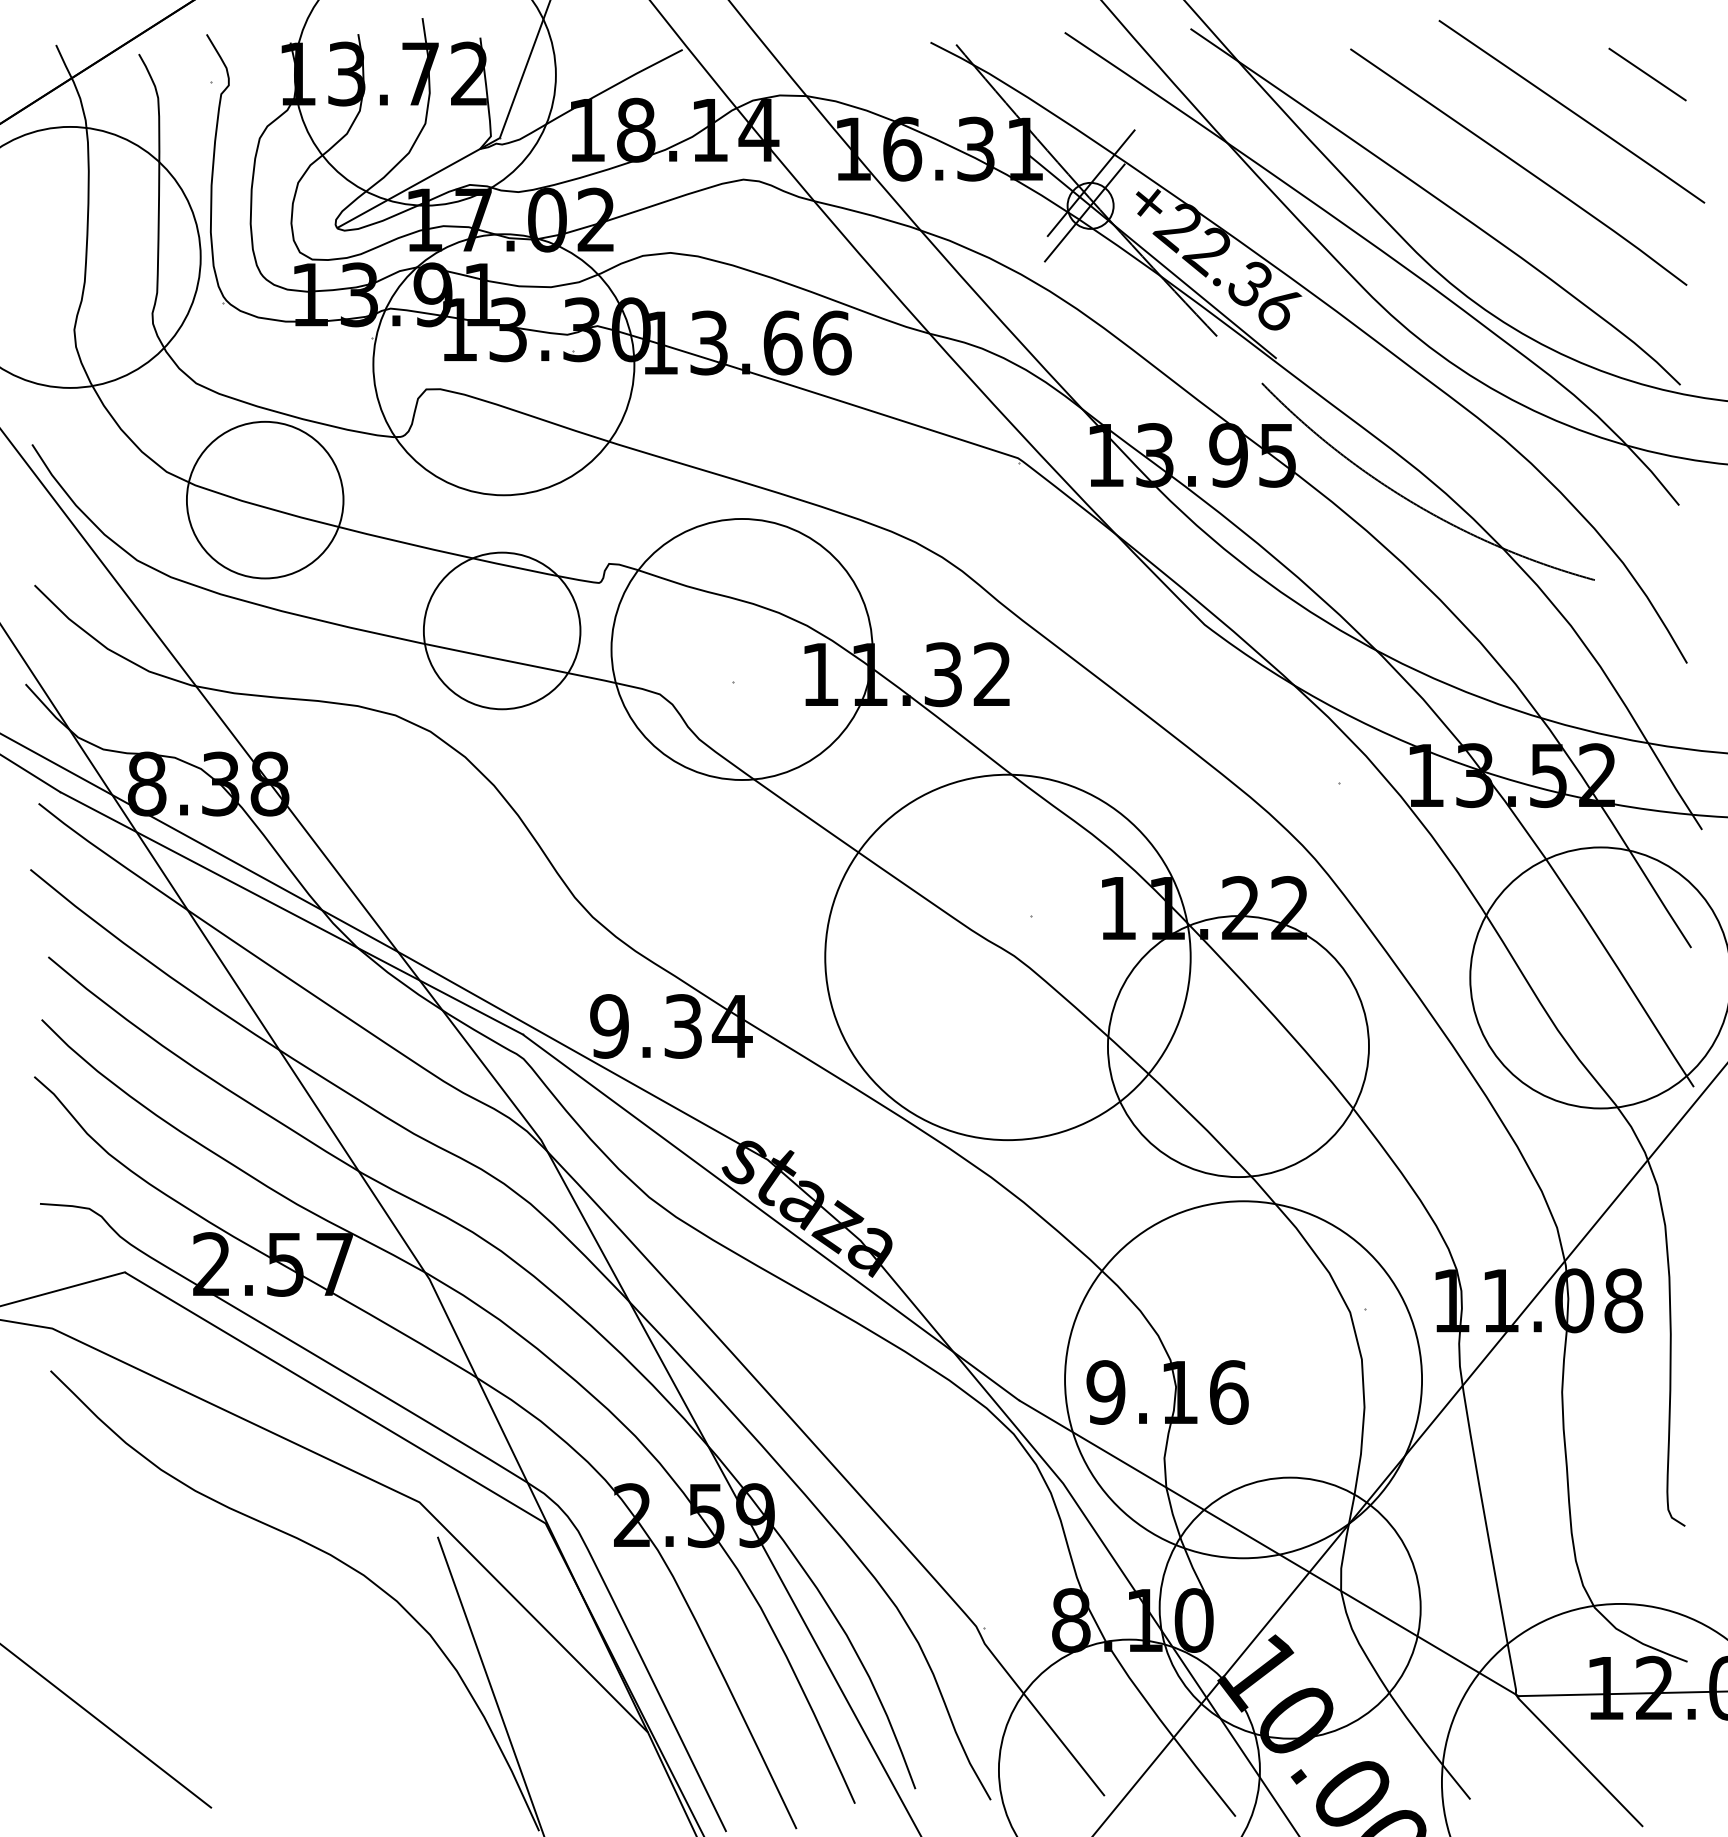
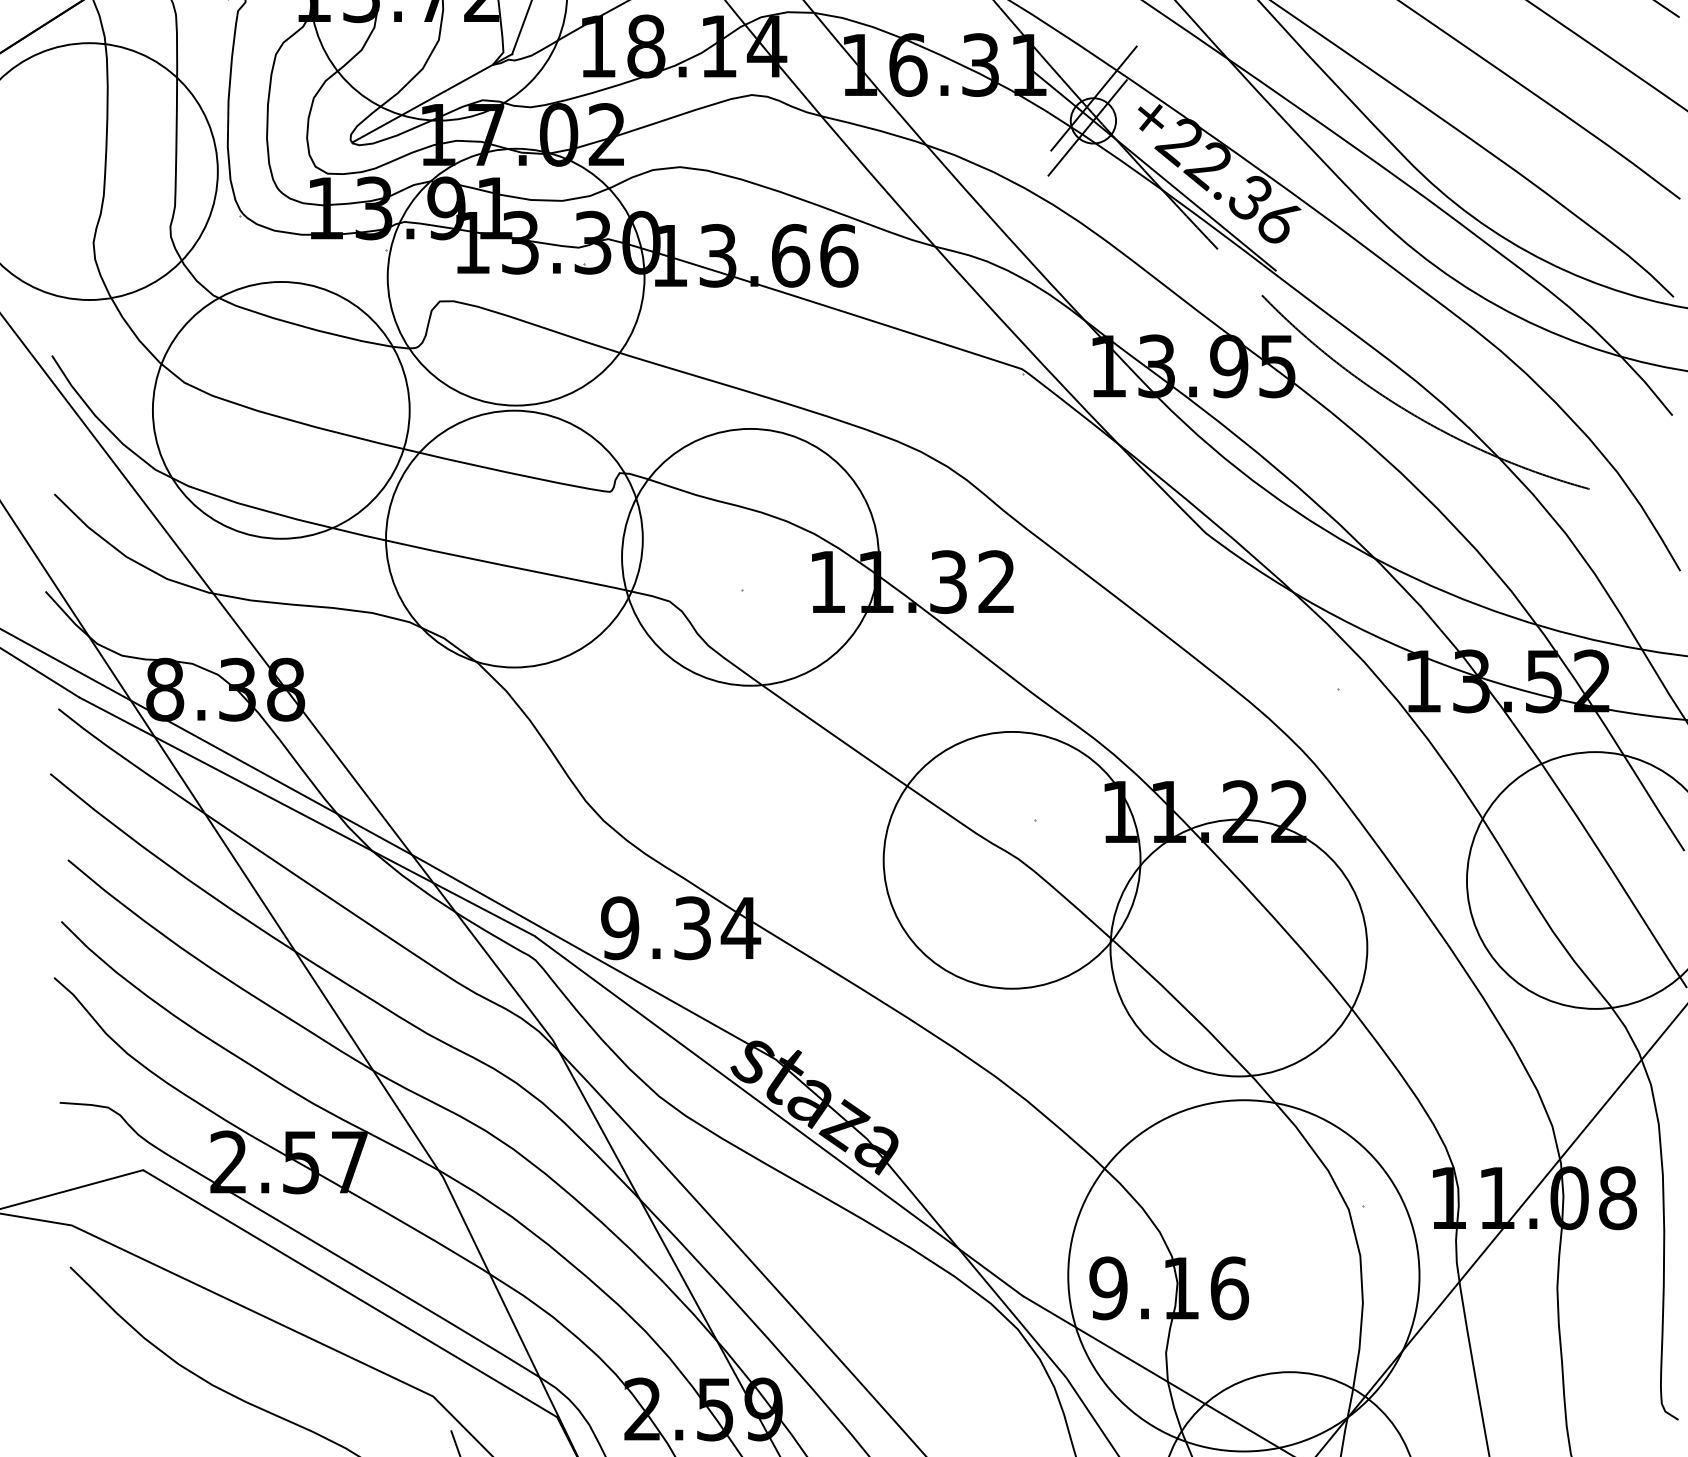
circle: (264, 499) -> (280, 409), size x1.67
circle: (501, 630) -> (513, 538), size x1.67
circle: (1007, 956) -> (1011, 859), size x0.71

